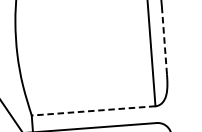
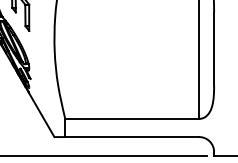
line: (164, 40) -> (214, 48), dashed -> solid
line: (93, 110) -> (132, 118), dashed -> solid

